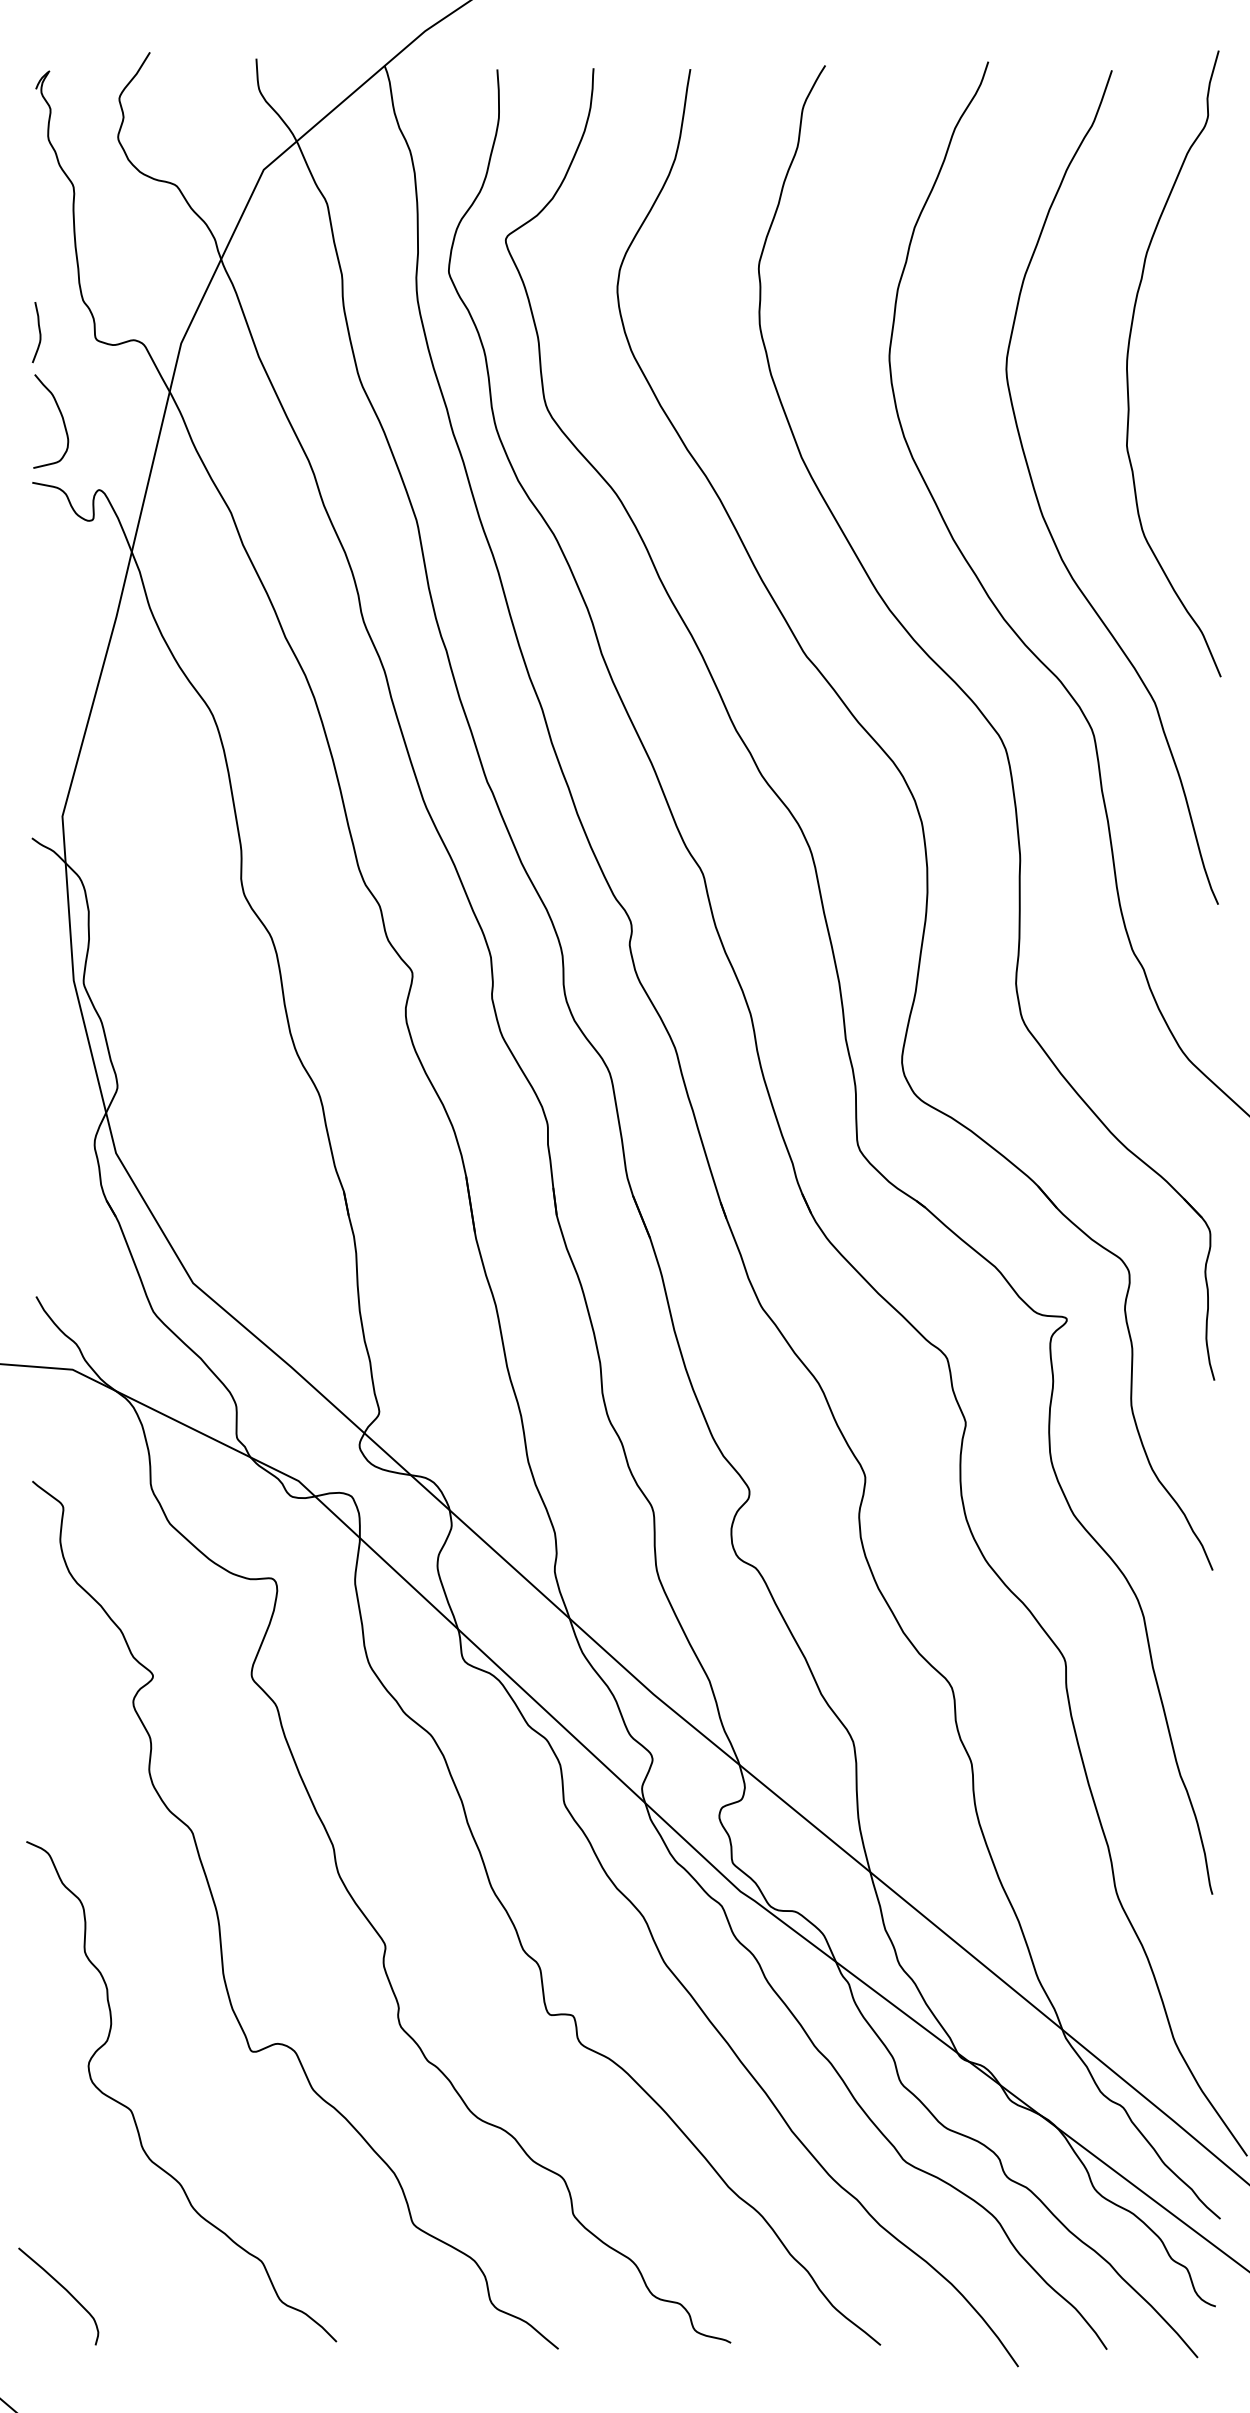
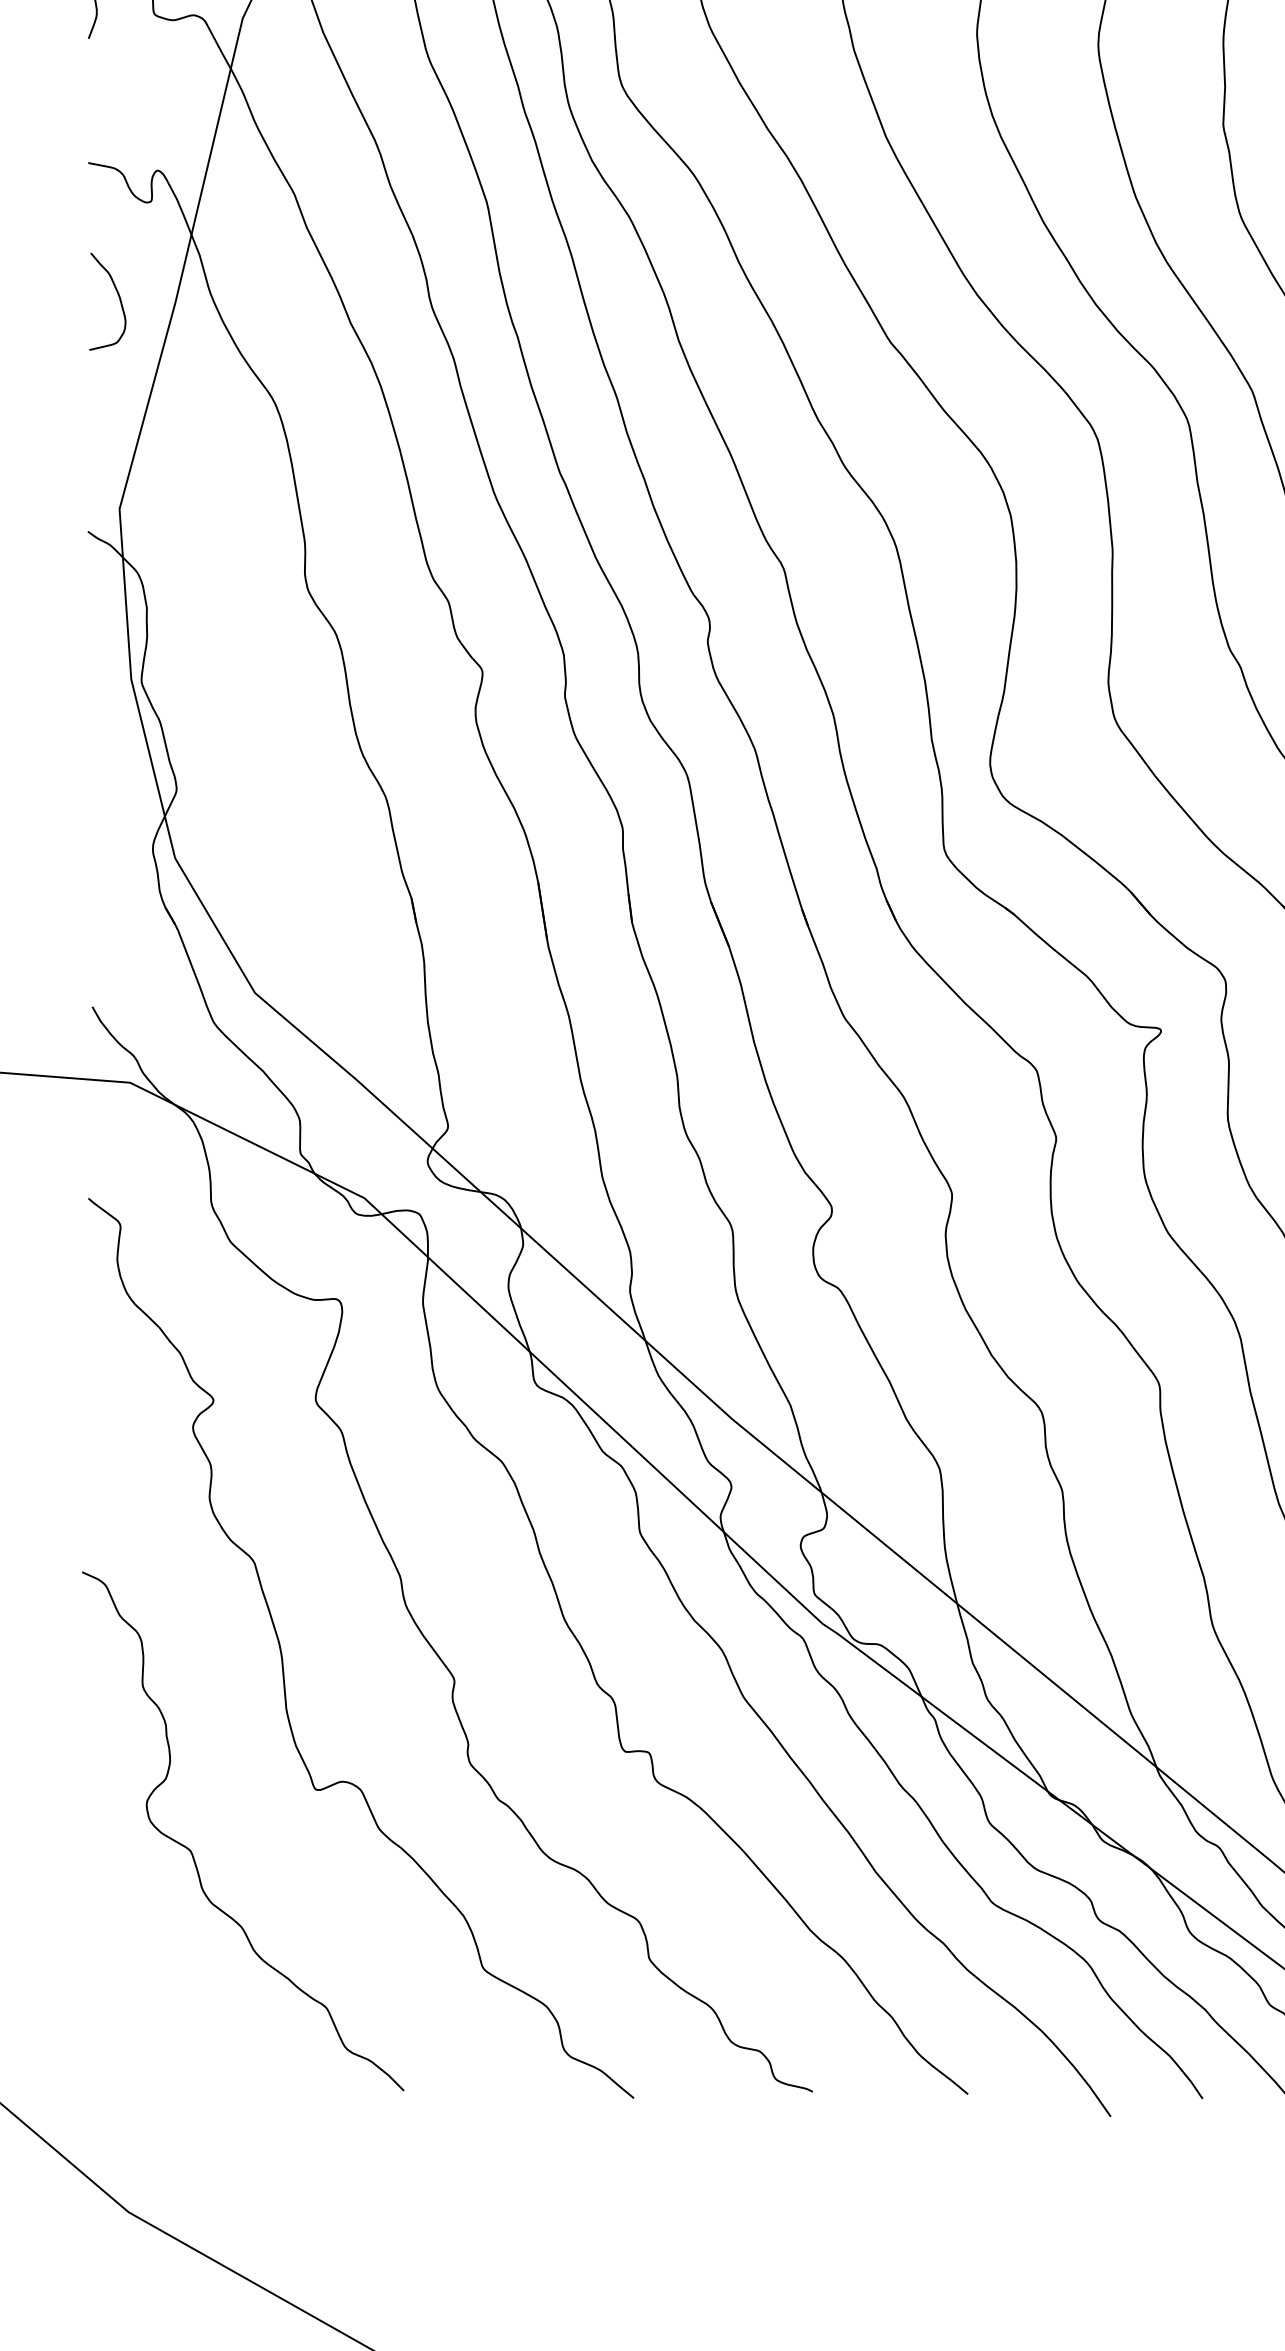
curve: (61, 417) -> (118, 297), moved
curve: (64, 2289) -> (121, 2036), removed

